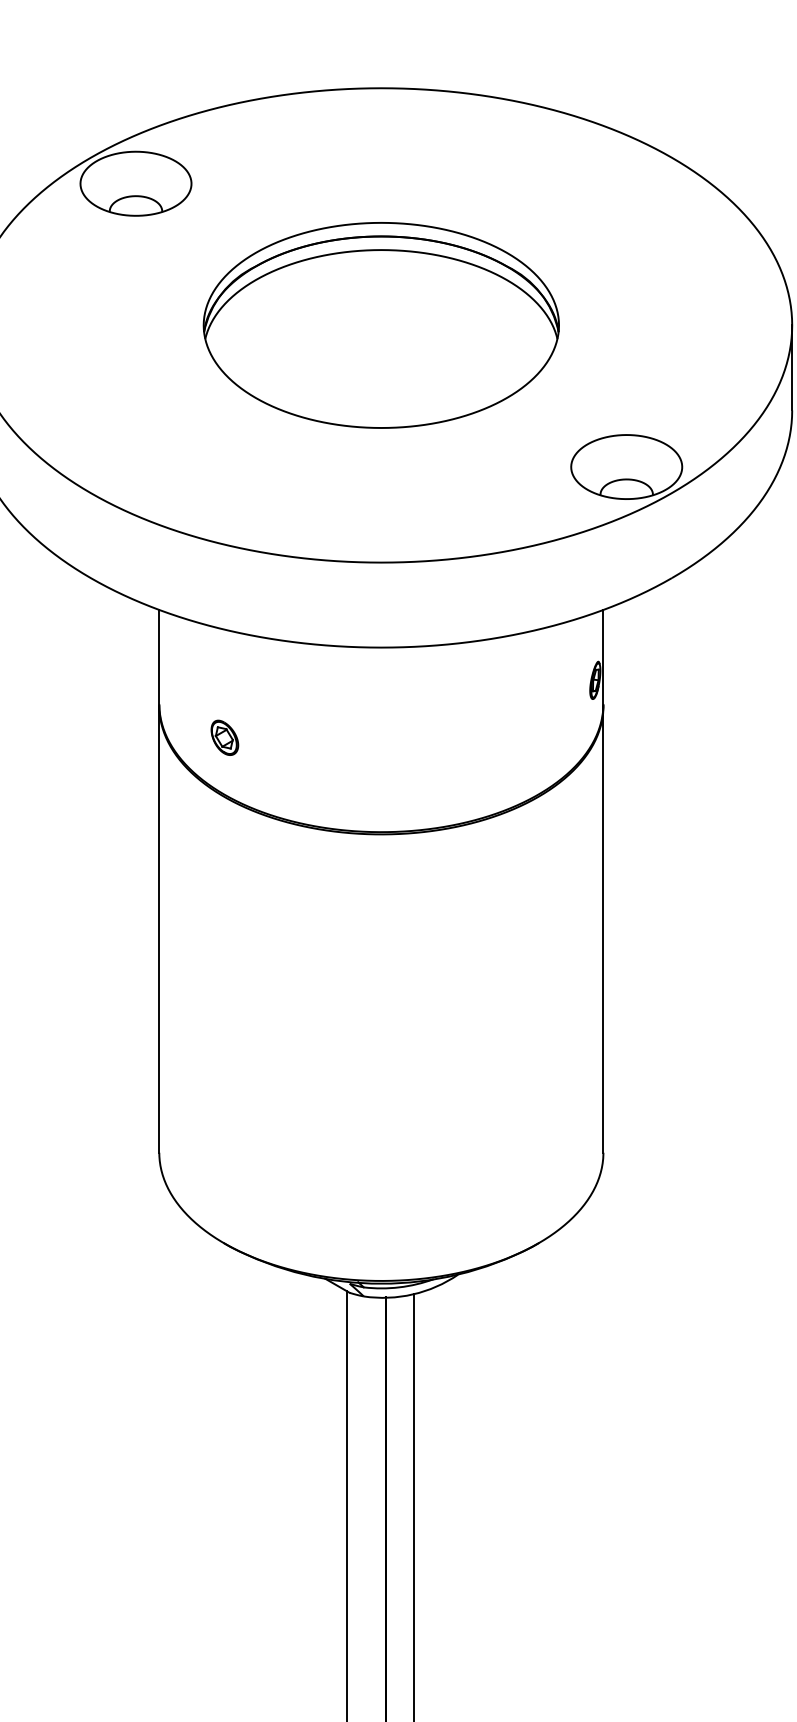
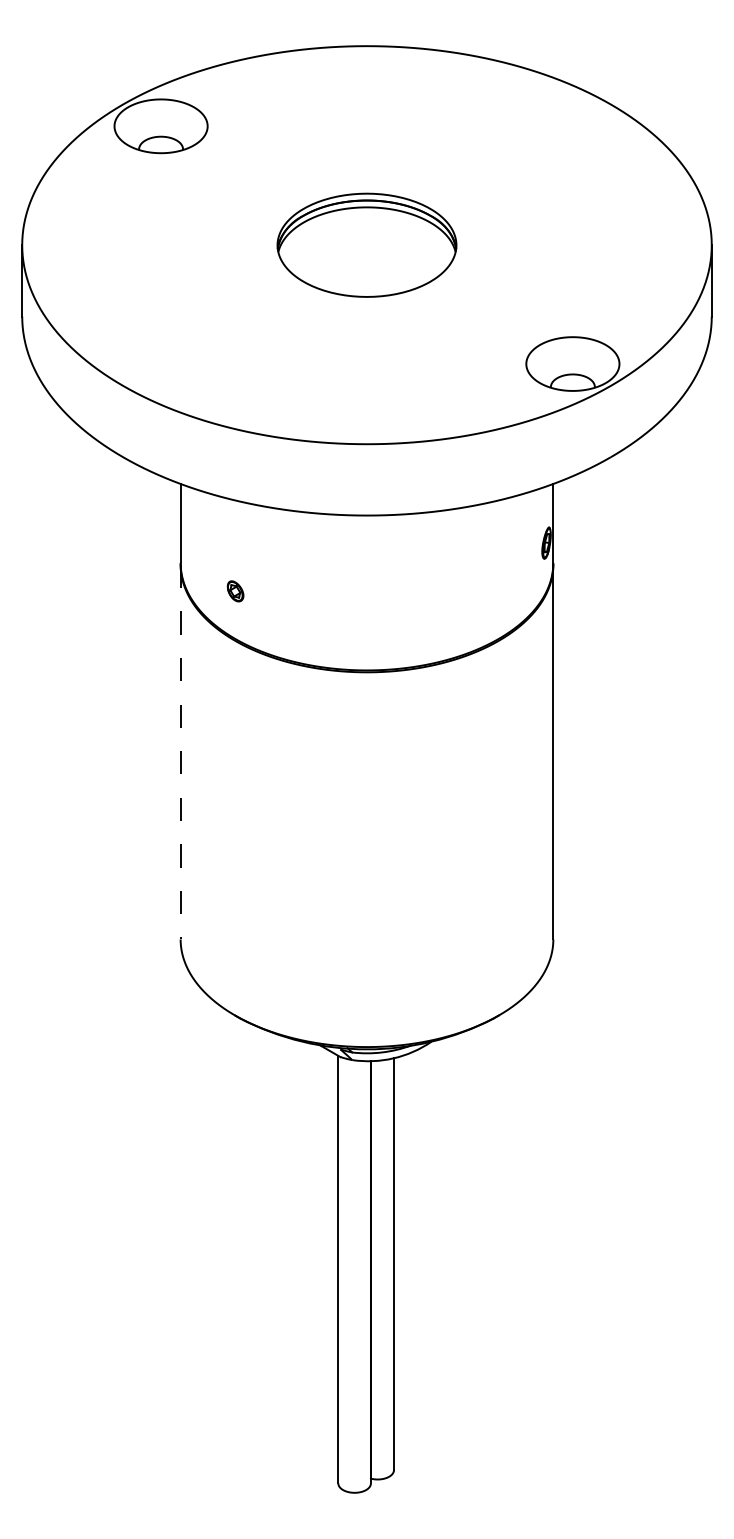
part: (380, 325) -> (366, 245), size x0.6
part: (224, 738) -> (235, 591), size x0.7
line: (159, 929) -> (180, 752), solid -> dashed

